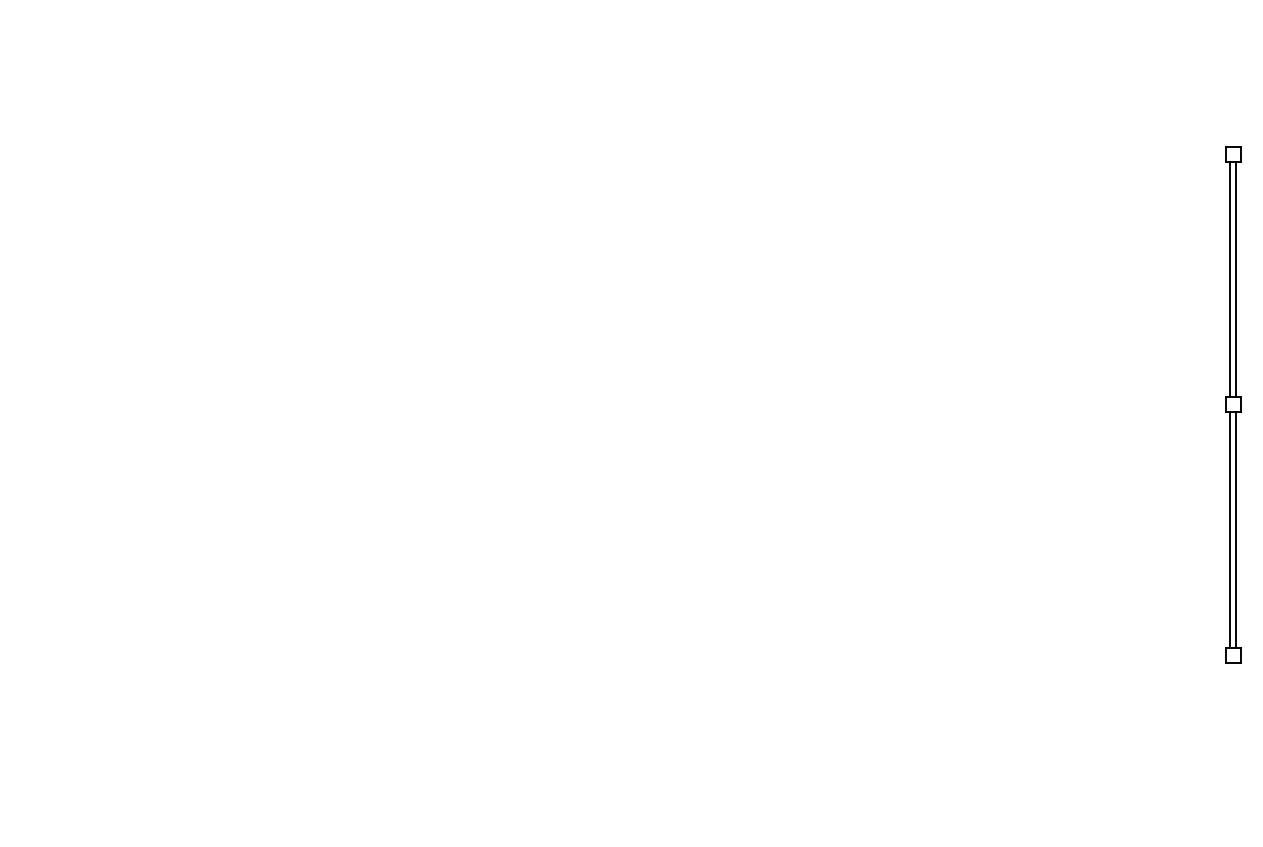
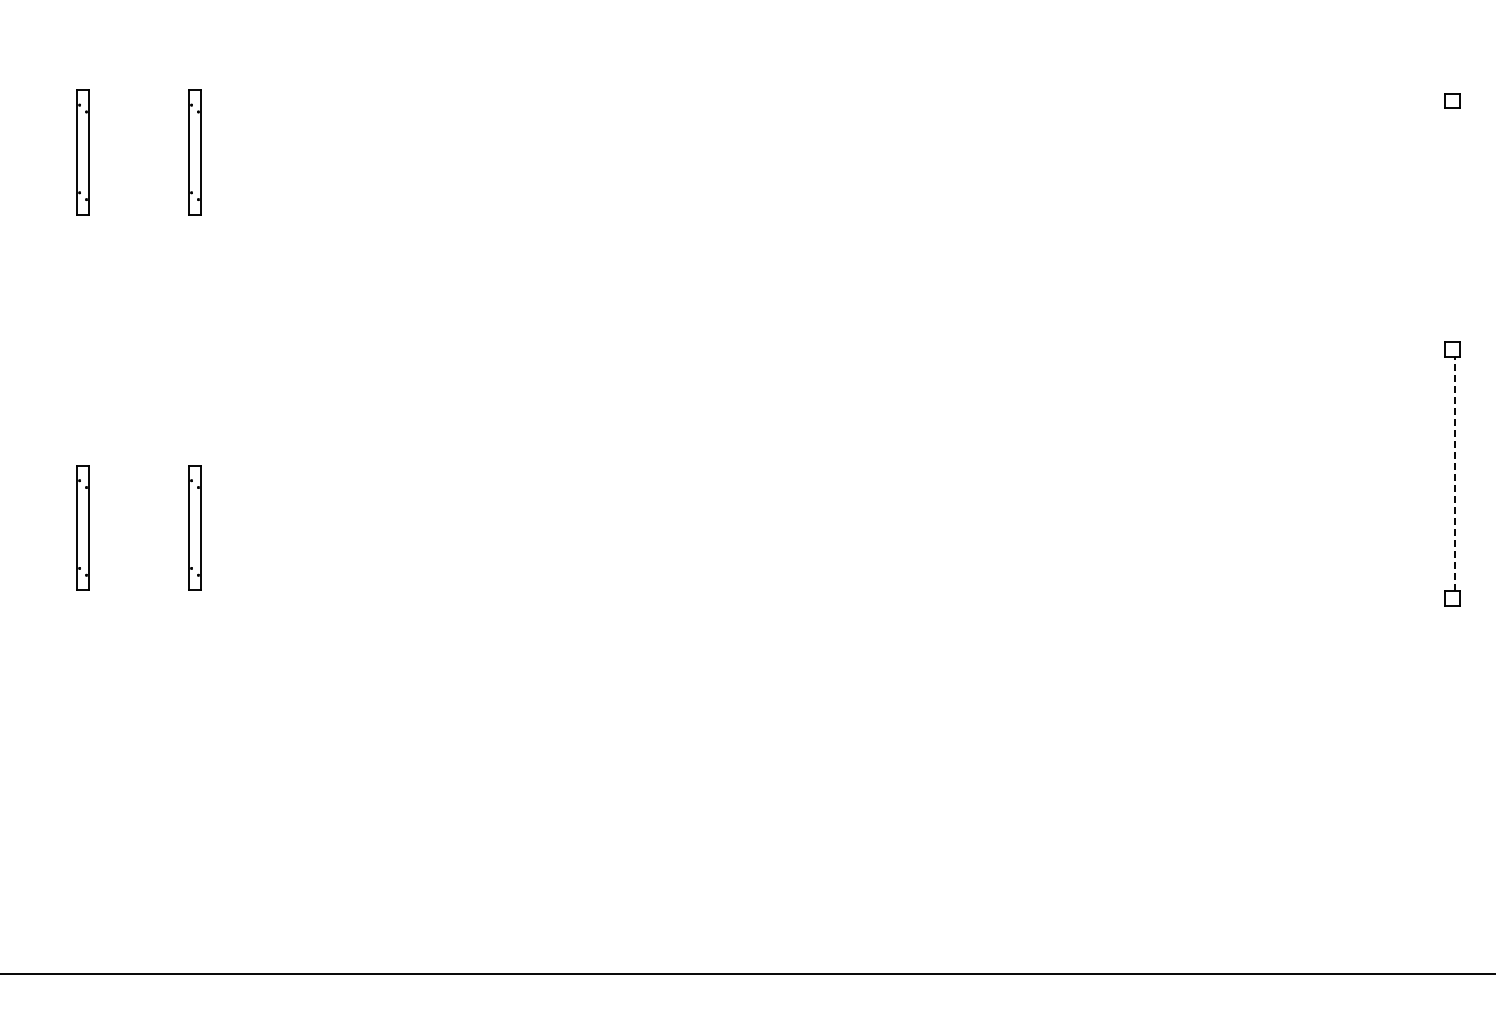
line: (1230, 279) -> (1449, 225), removed
line: (1236, 279) -> (1455, 225), removed
line: (1230, 530) -> (1449, 474), removed
line: (1236, 530) -> (1455, 474), solid -> dashed

